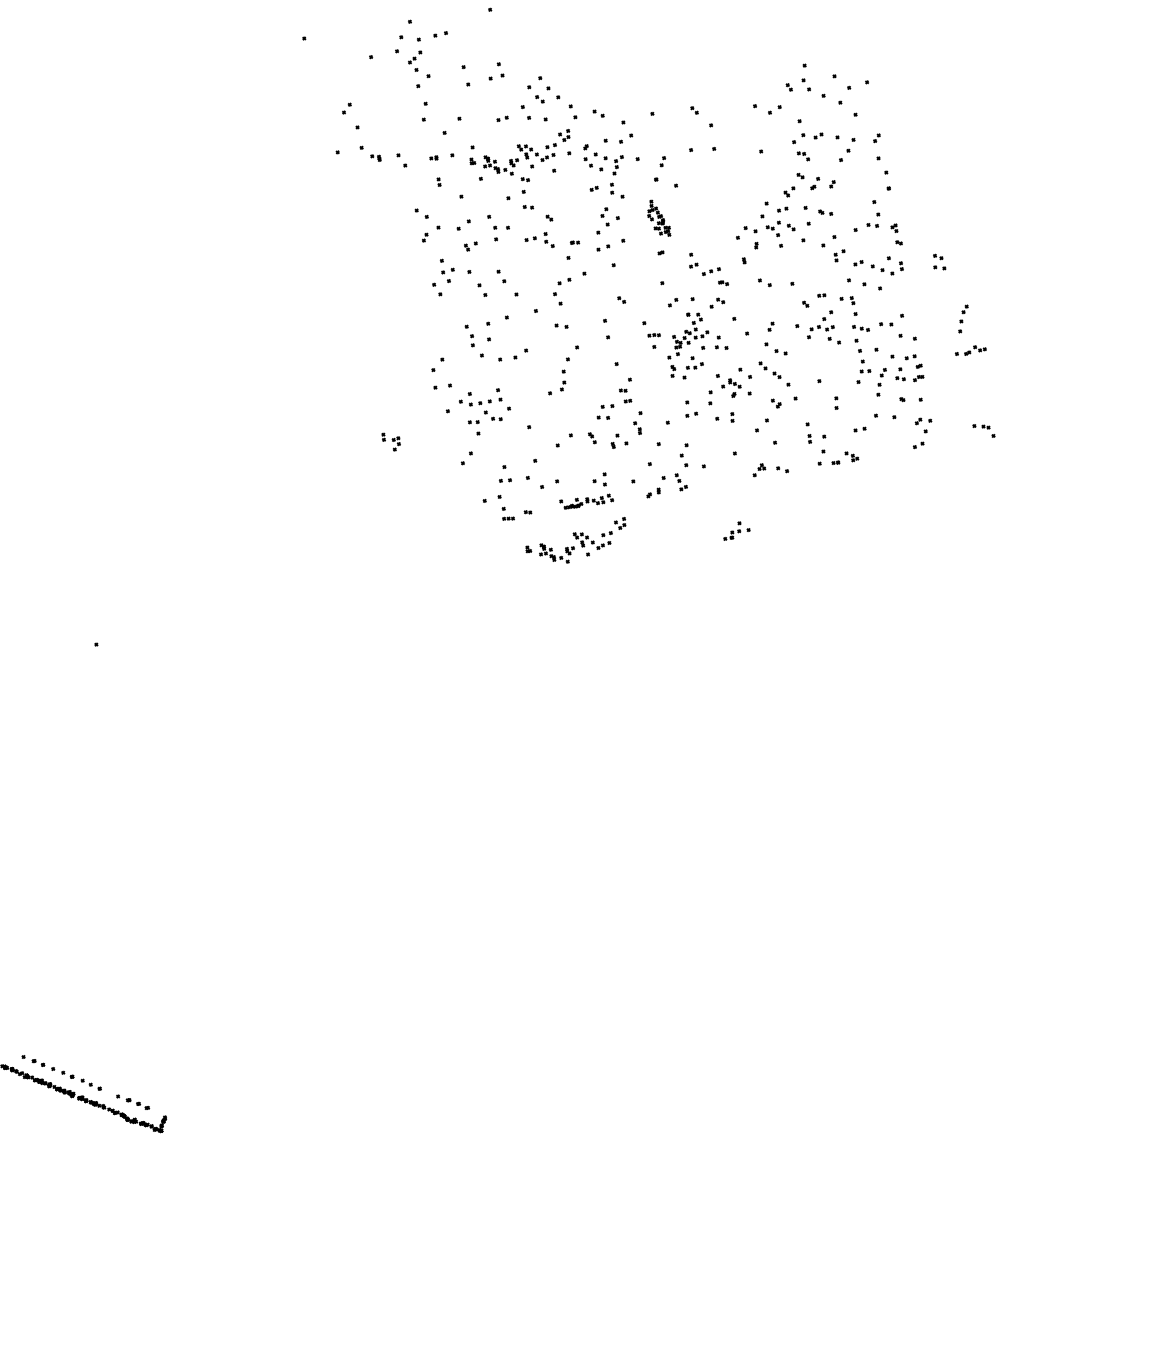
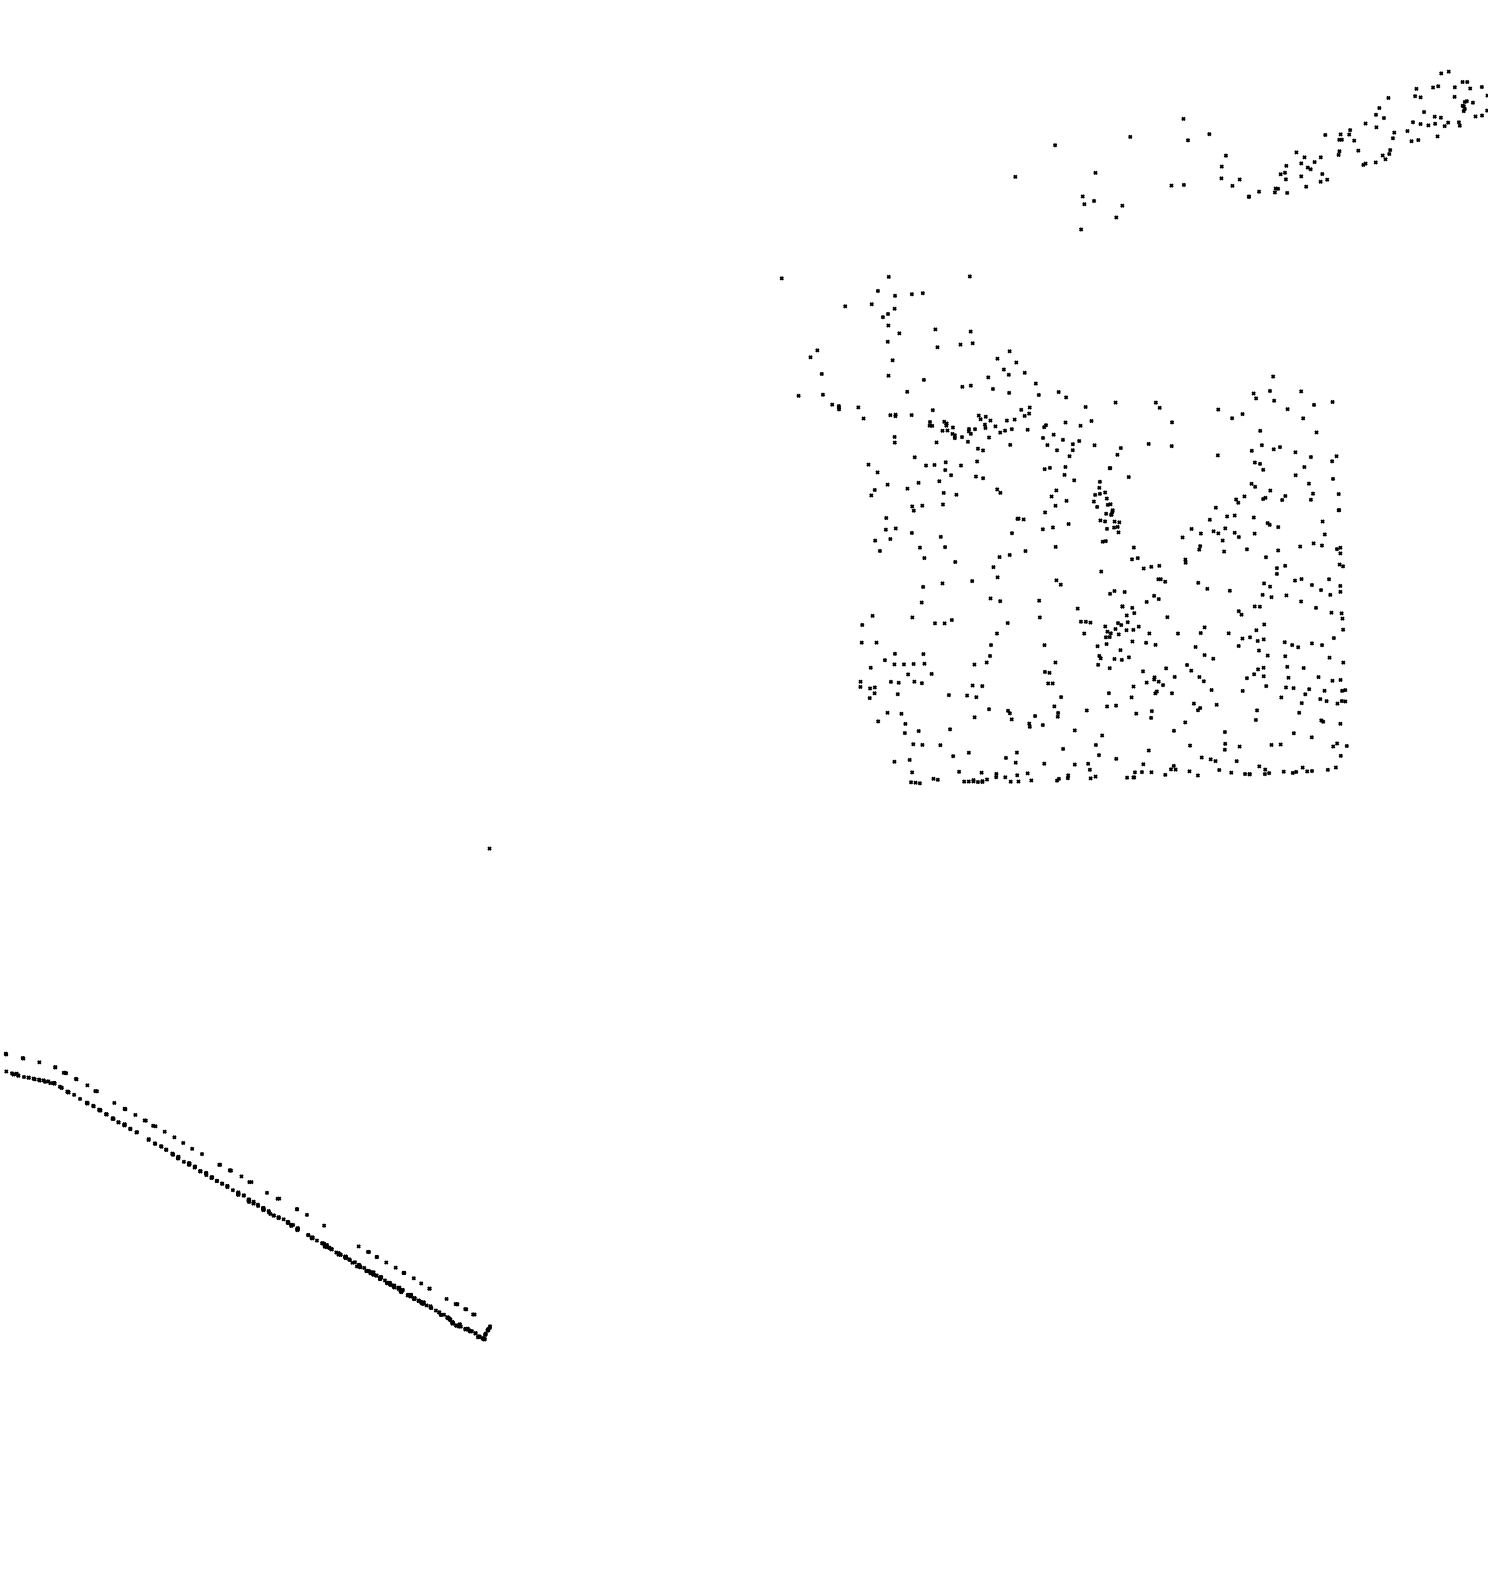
part: (858, 174) -> (1310, 491), added
part: (658, 218) -> (1106, 506), size x1.43
part: (539, 241) -> (938, 468), moved
part: (938, 262) -> (1266, 590), moved
part: (681, 301) -> (1117, 592), size x0.62
part: (847, 305) -> (1336, 620), moved
part: (963, 318) -> (1394, 649), removed
part: (470, 335) -> (903, 722), moved
part: (970, 349) -> (1297, 769), moved
part: (513, 355) -> (943, 621), size x0.62
part: (830, 364) -> (1256, 676), added
part: (605, 412) -> (974, 691), moved
part: (983, 430) -> (1210, 763), moved
part: (391, 441) -> (867, 689), moved
part: (586, 501) -> (995, 776), size x1.43
part: (736, 530) -> (1139, 770), moved
part: (576, 542) -> (979, 816), removed

